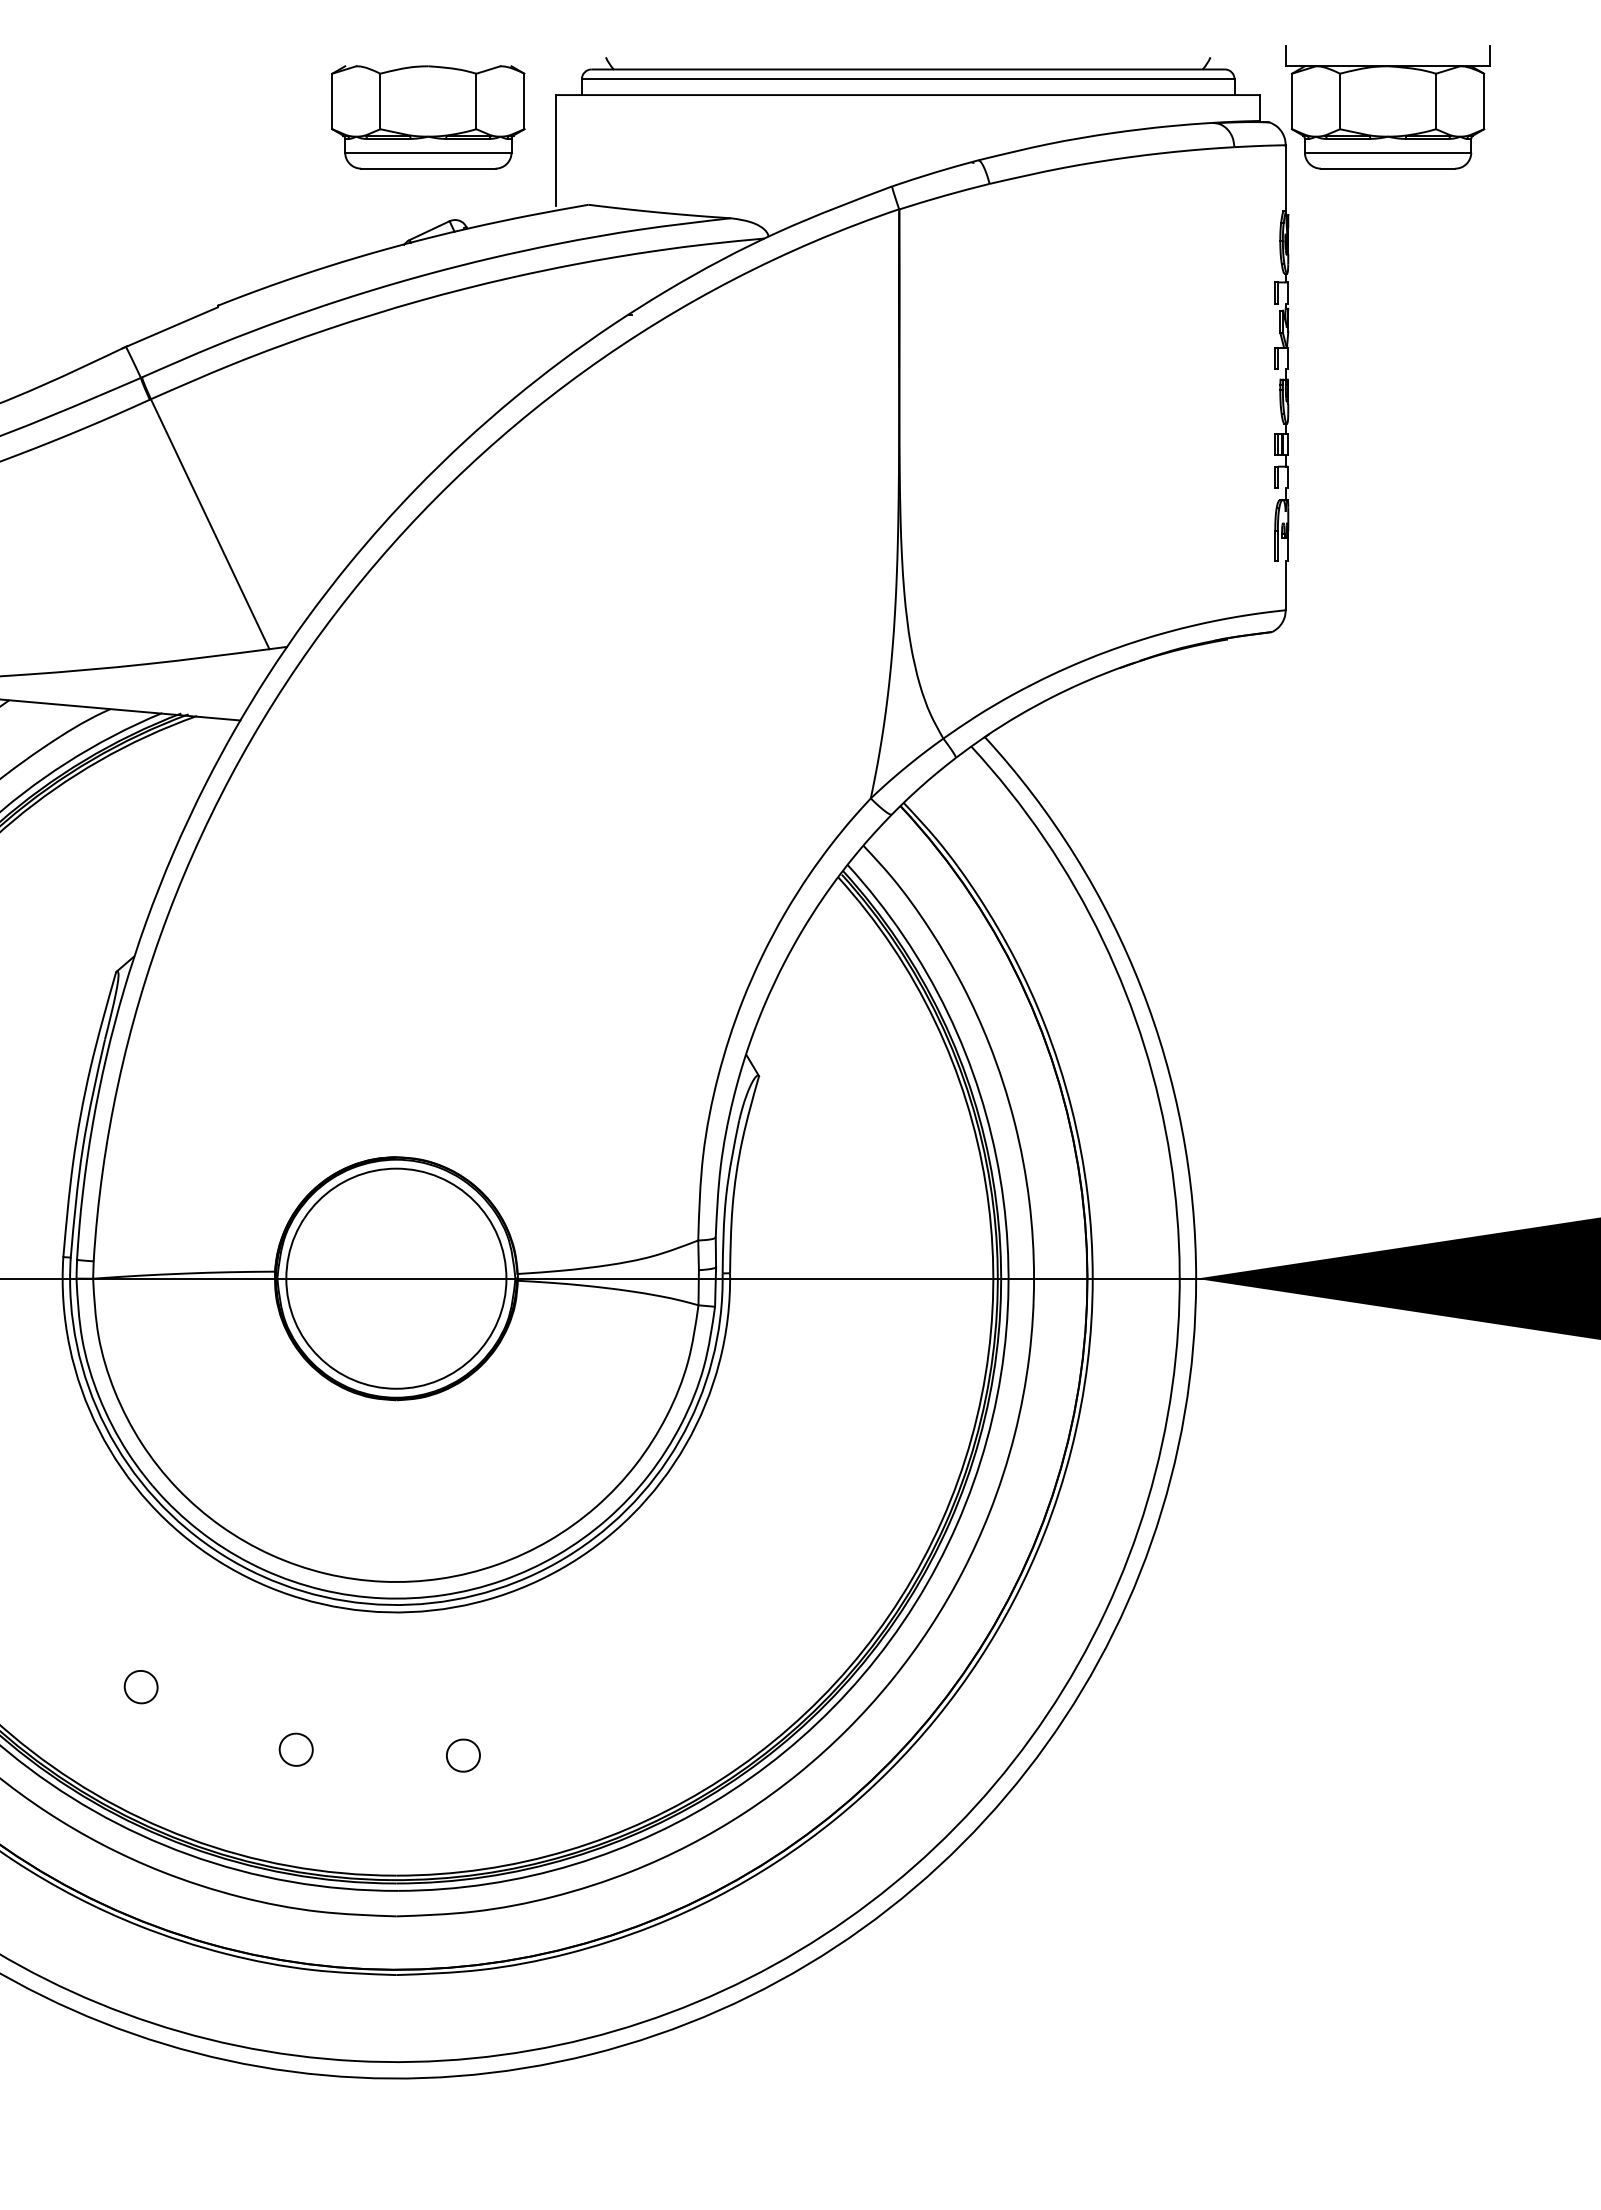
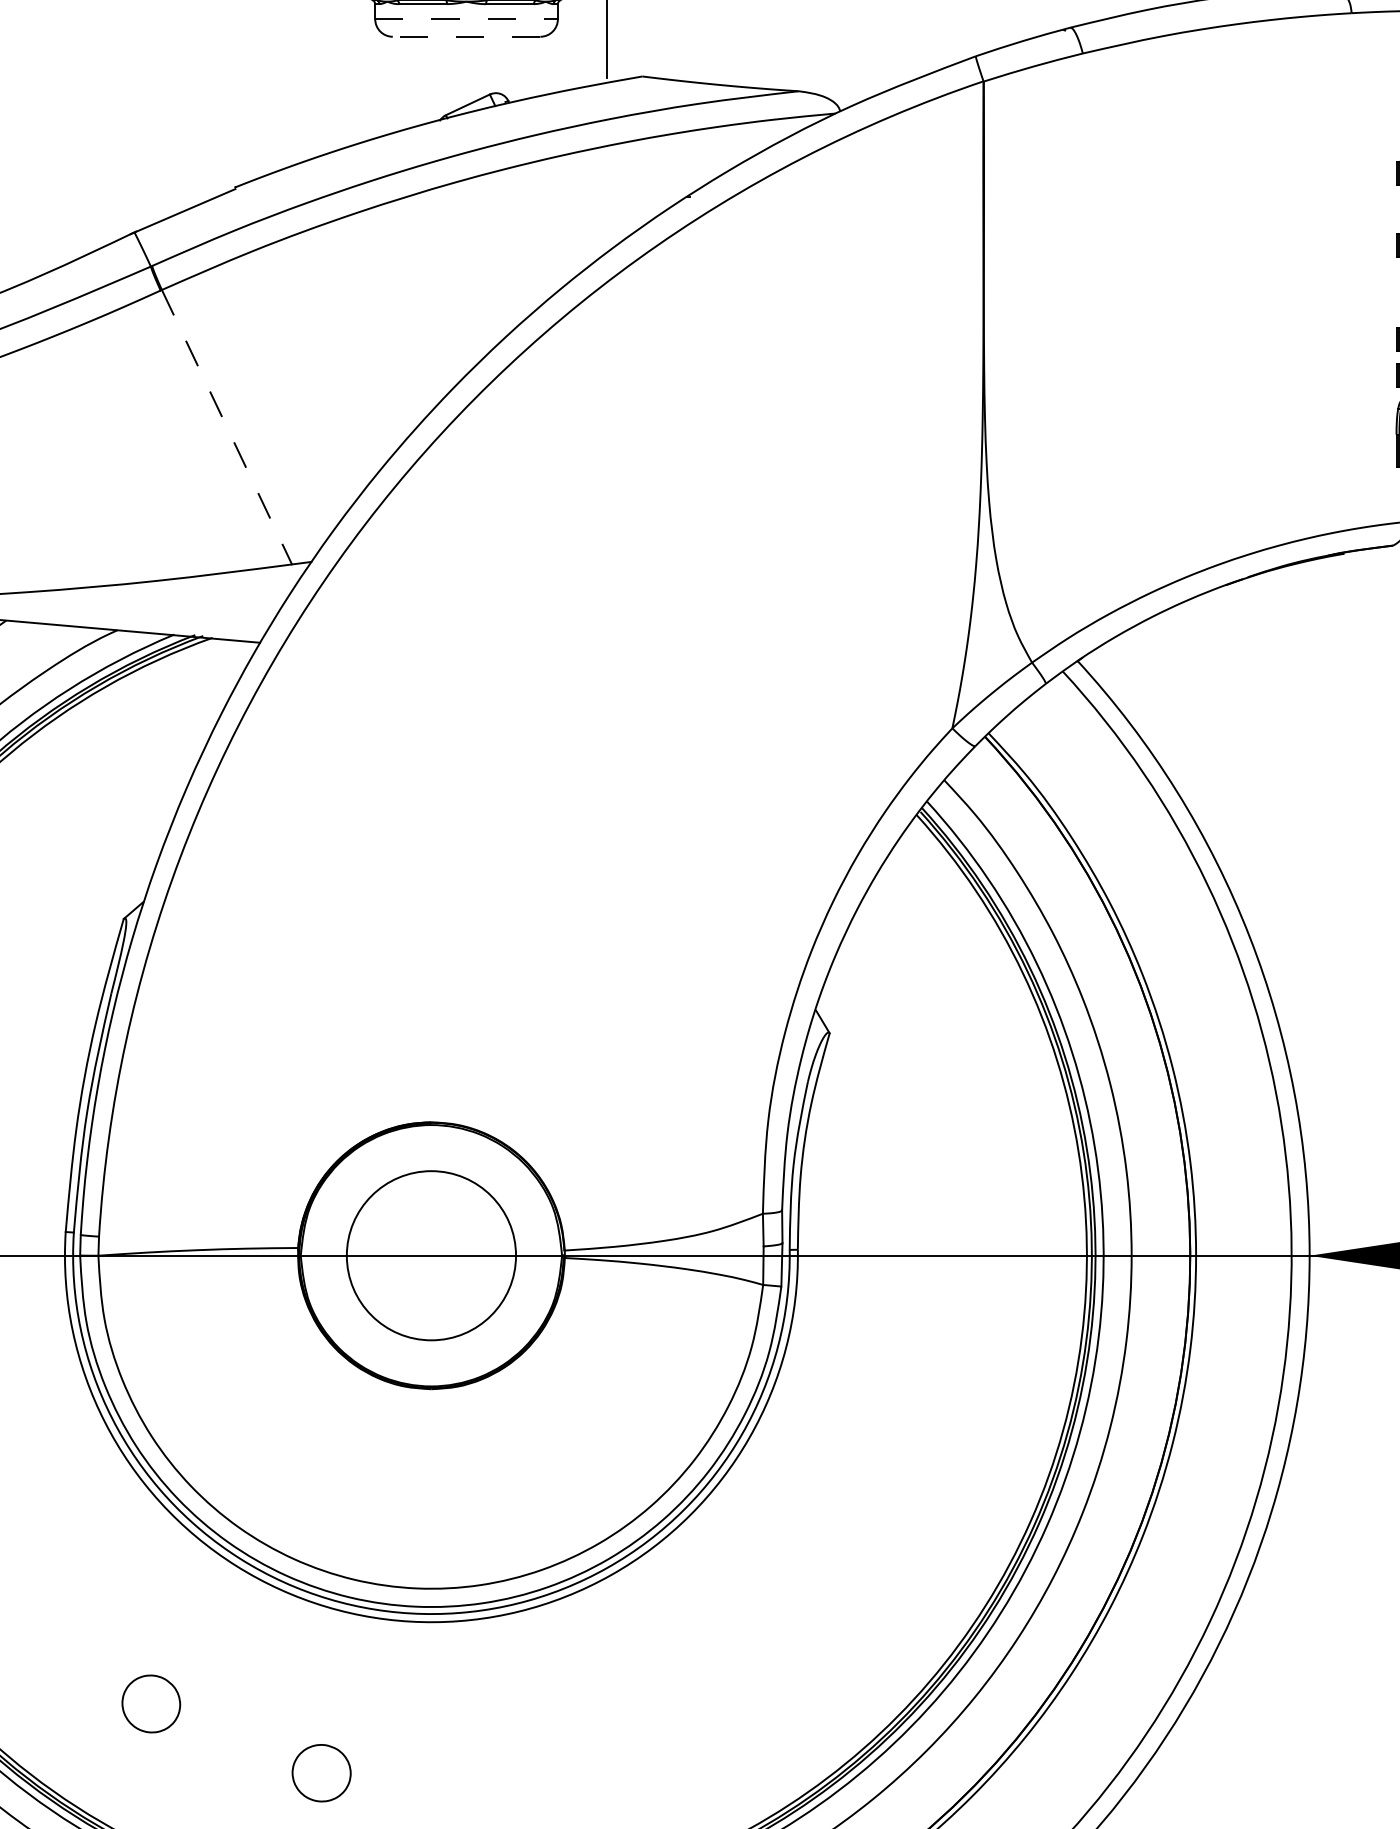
line: (428, 152) -> (466, 19), solid -> dashed
line: (427, 168) -> (465, 36), solid -> dashed
line: (210, 524) -> (227, 427), solid -> dashed
circle: (396, 1278) -> (431, 1255), size x0.7
part: (140, 1687) -> (150, 1704), size x1.6
part: (295, 1749) -> (320, 1772), size x1.6
part: (463, 1755) -> (505, 1779), removed

